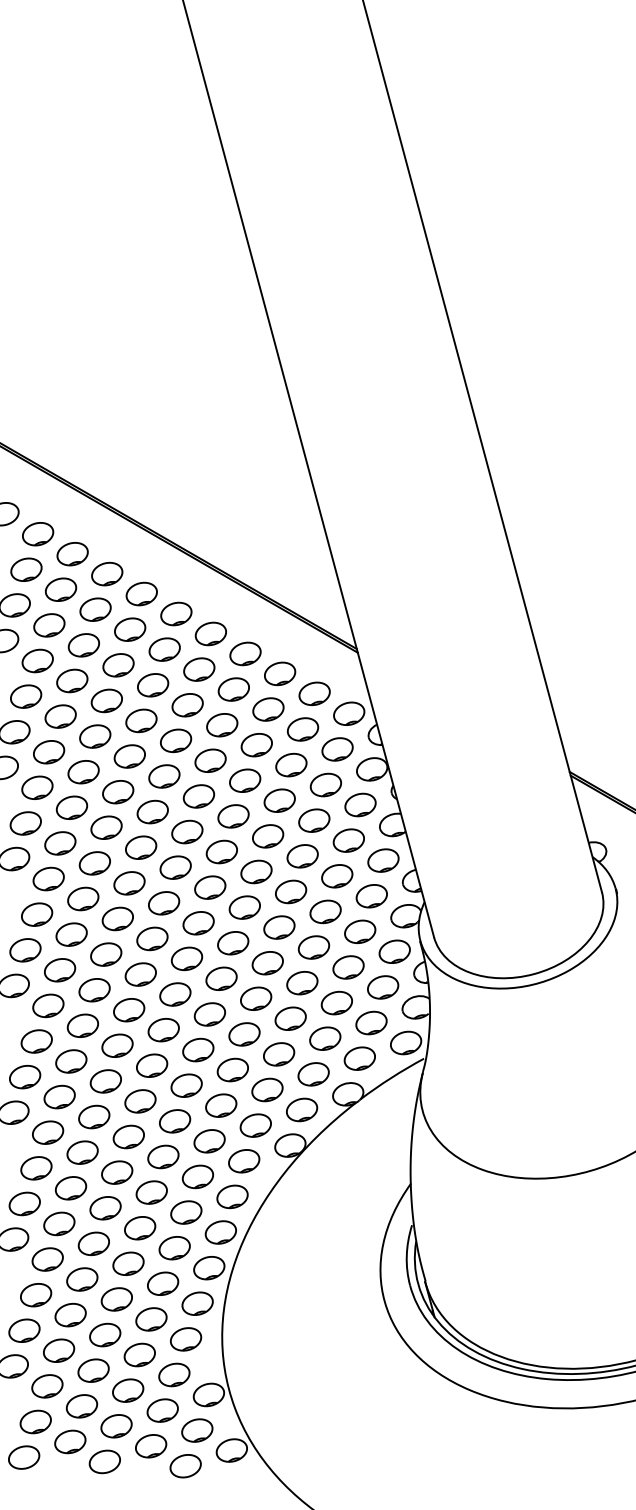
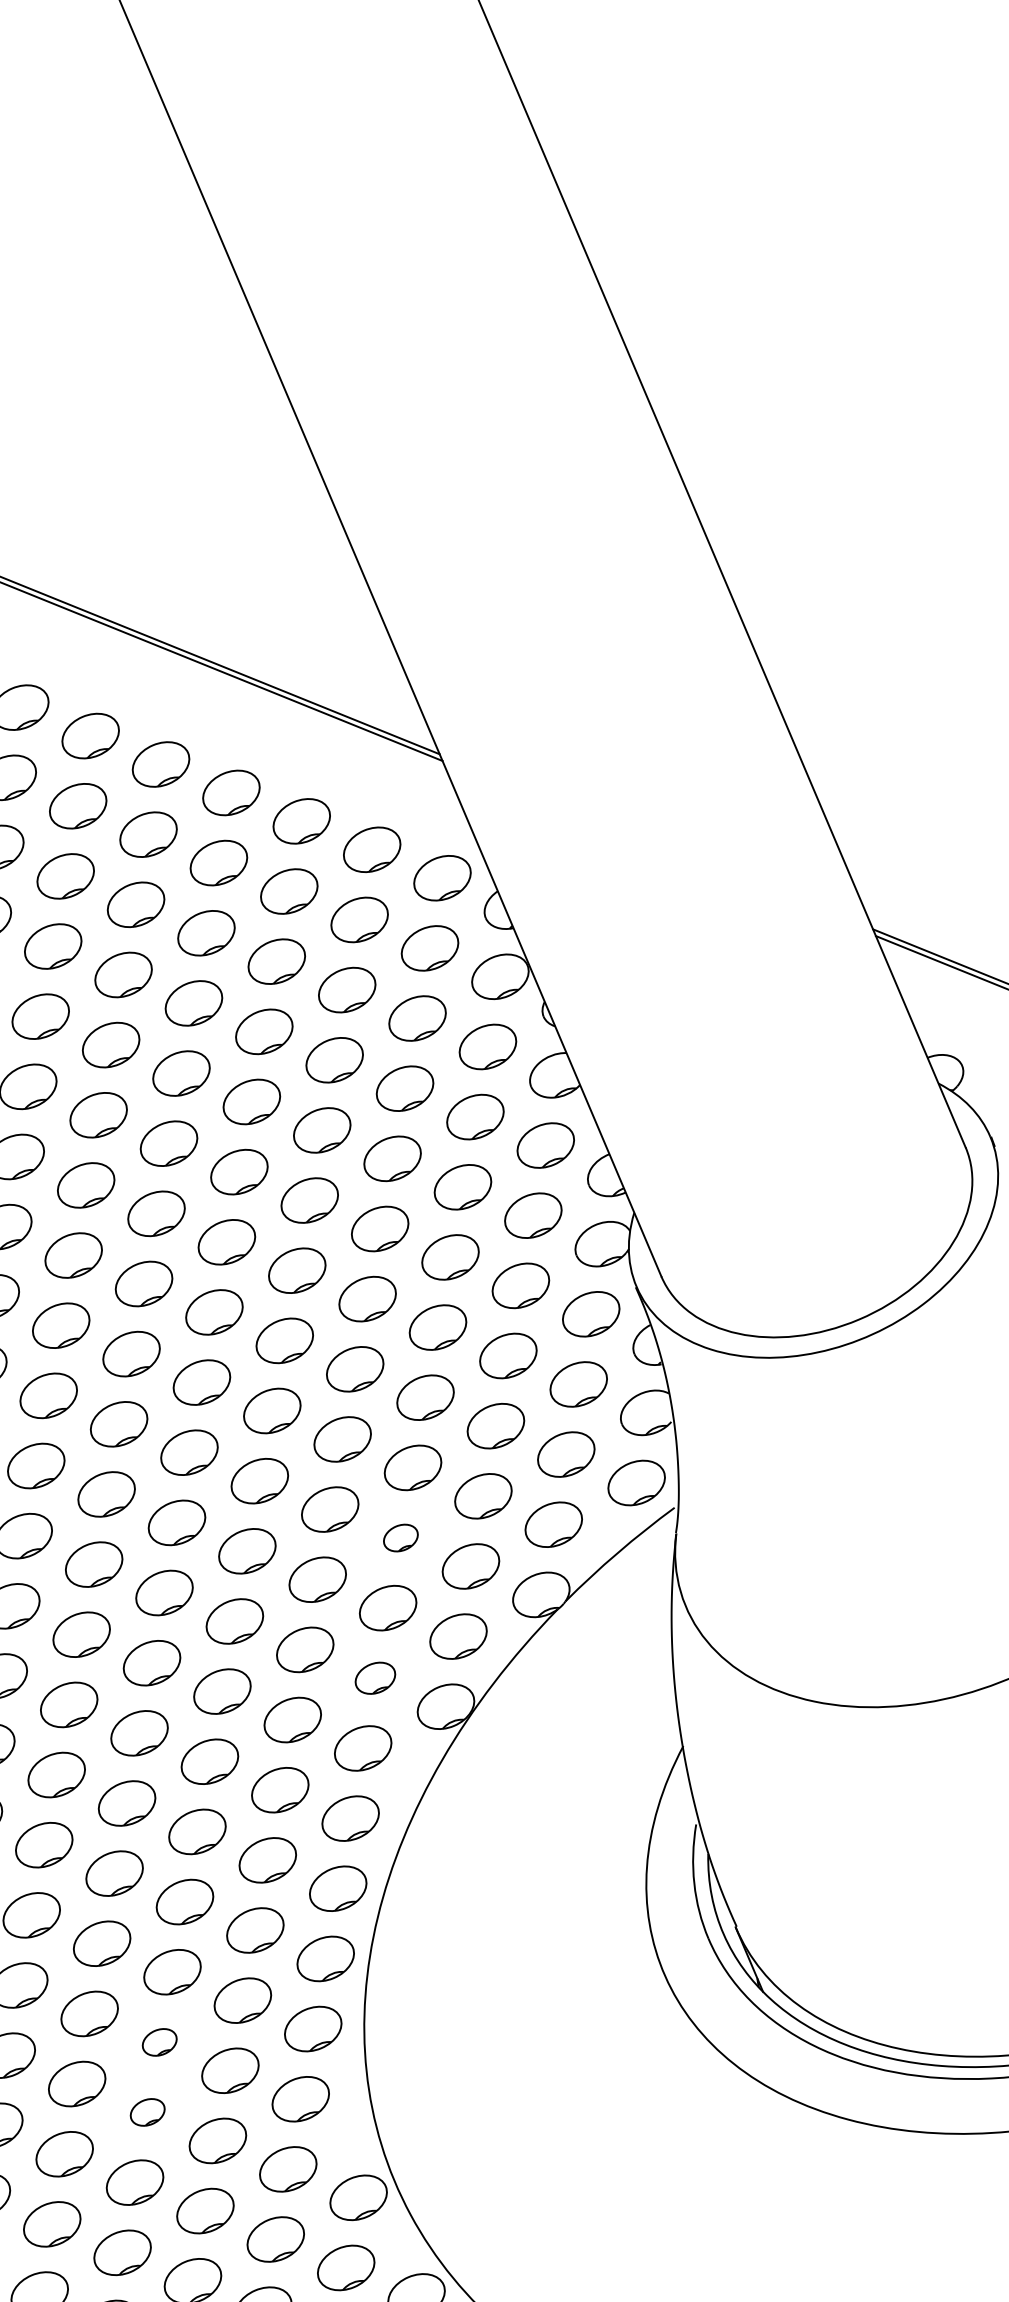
part: (279, 1054) -> (401, 1538), size x0.6
part: (255, 1125) -> (374, 1678), size x0.7
part: (116, 1299) -> (159, 2042), size x0.6
part: (105, 1334) -> (147, 2111), size x0.6

